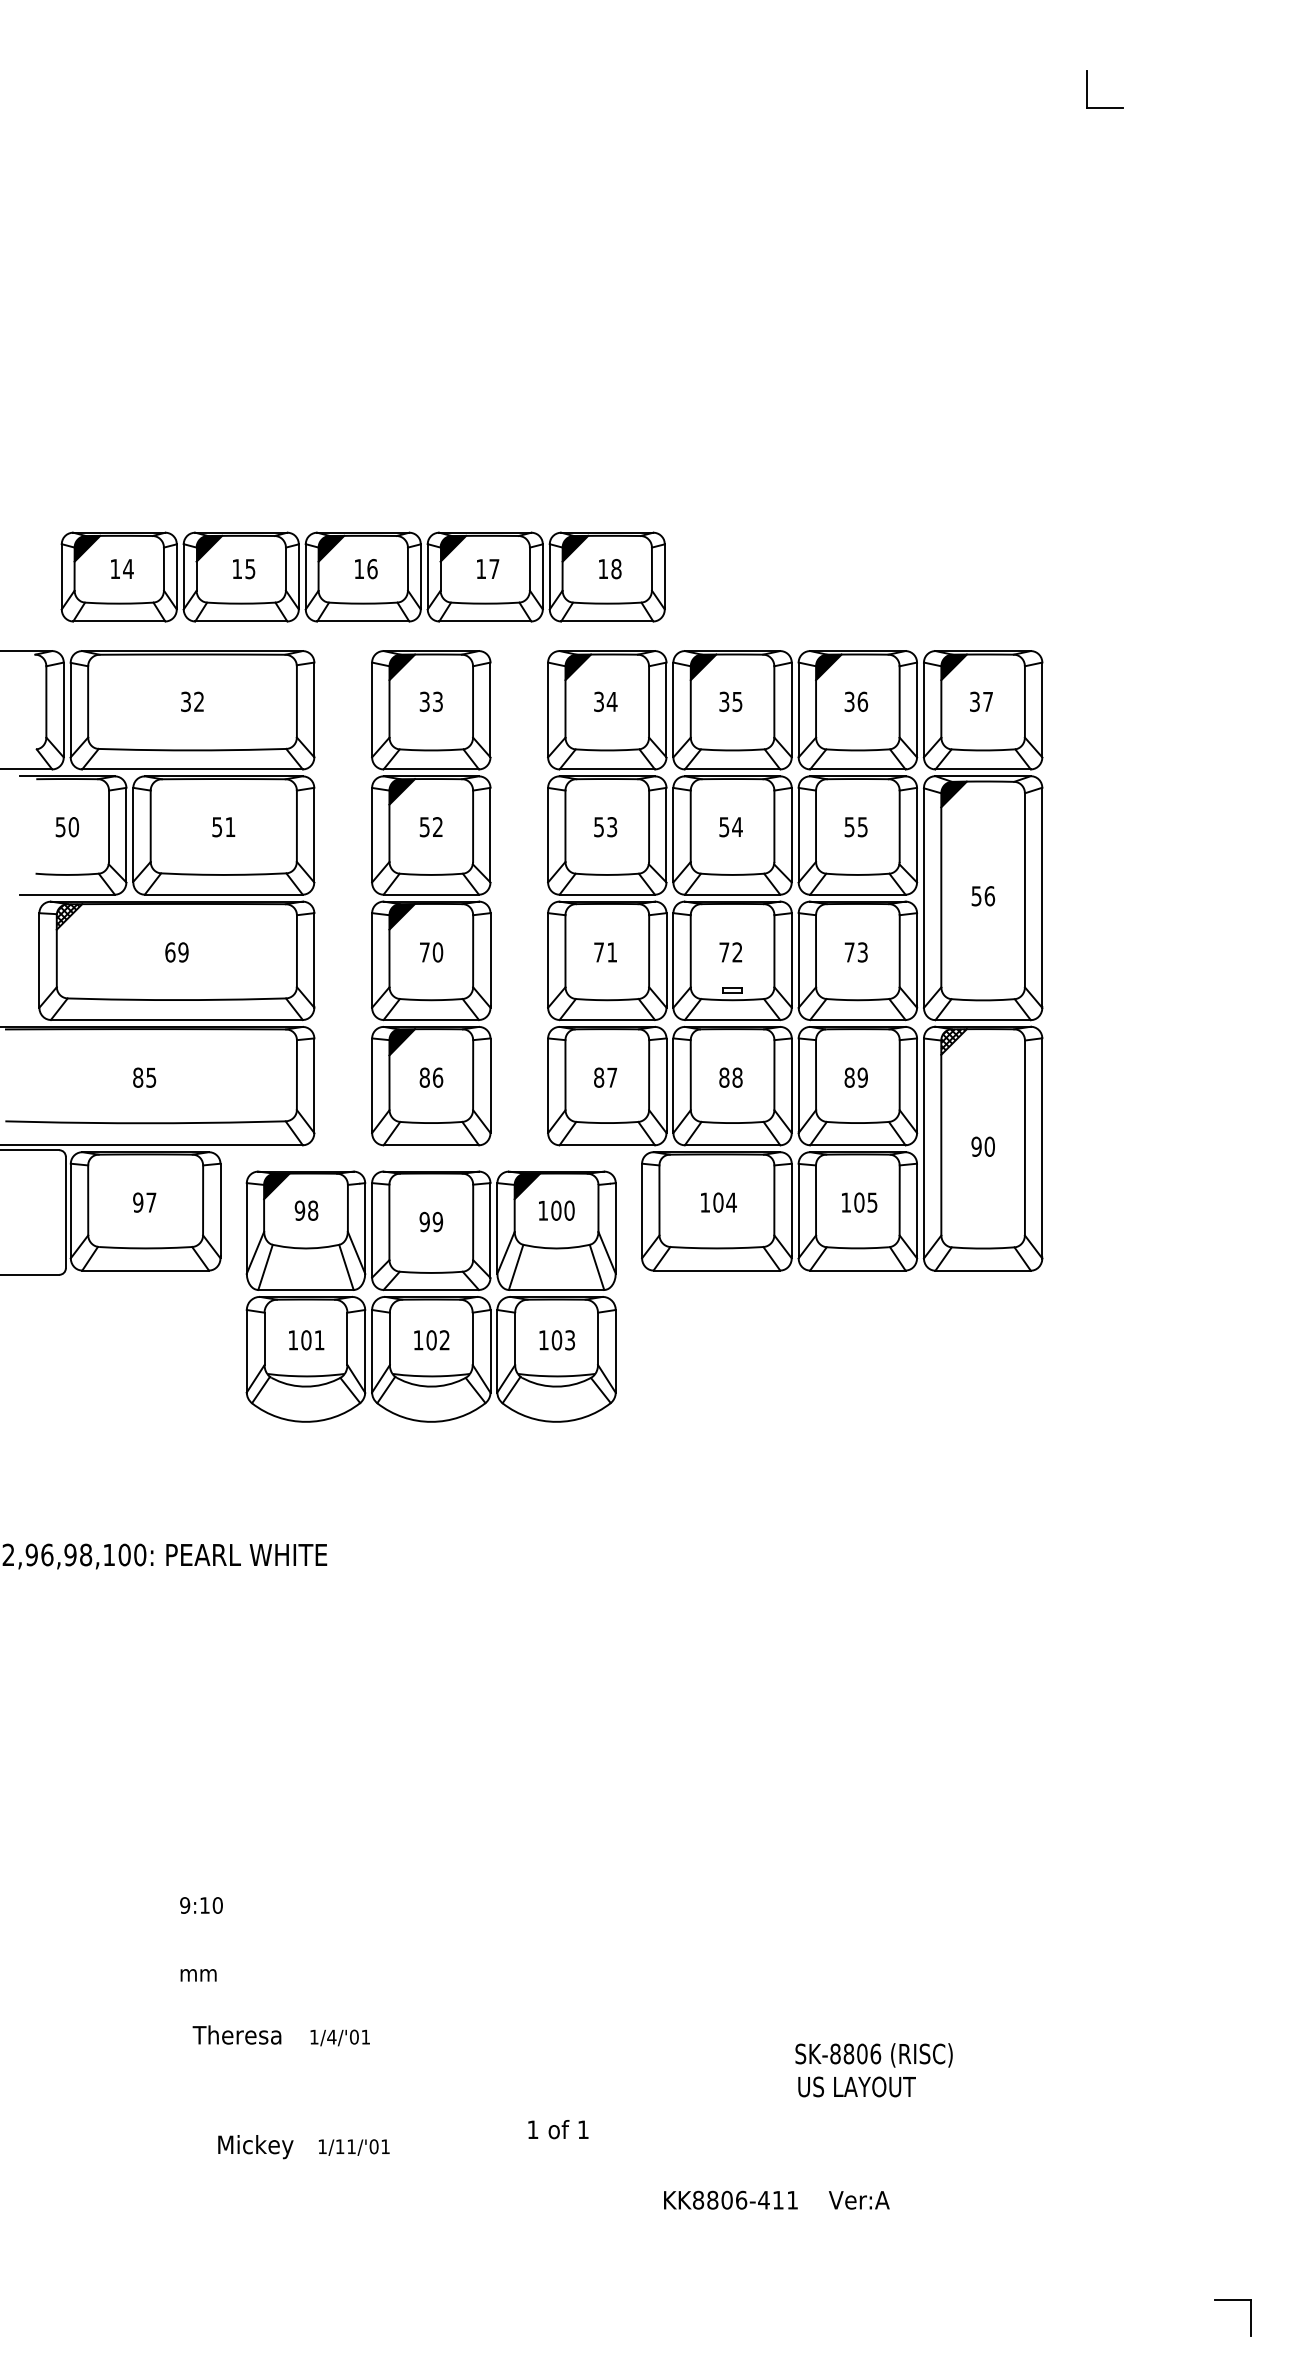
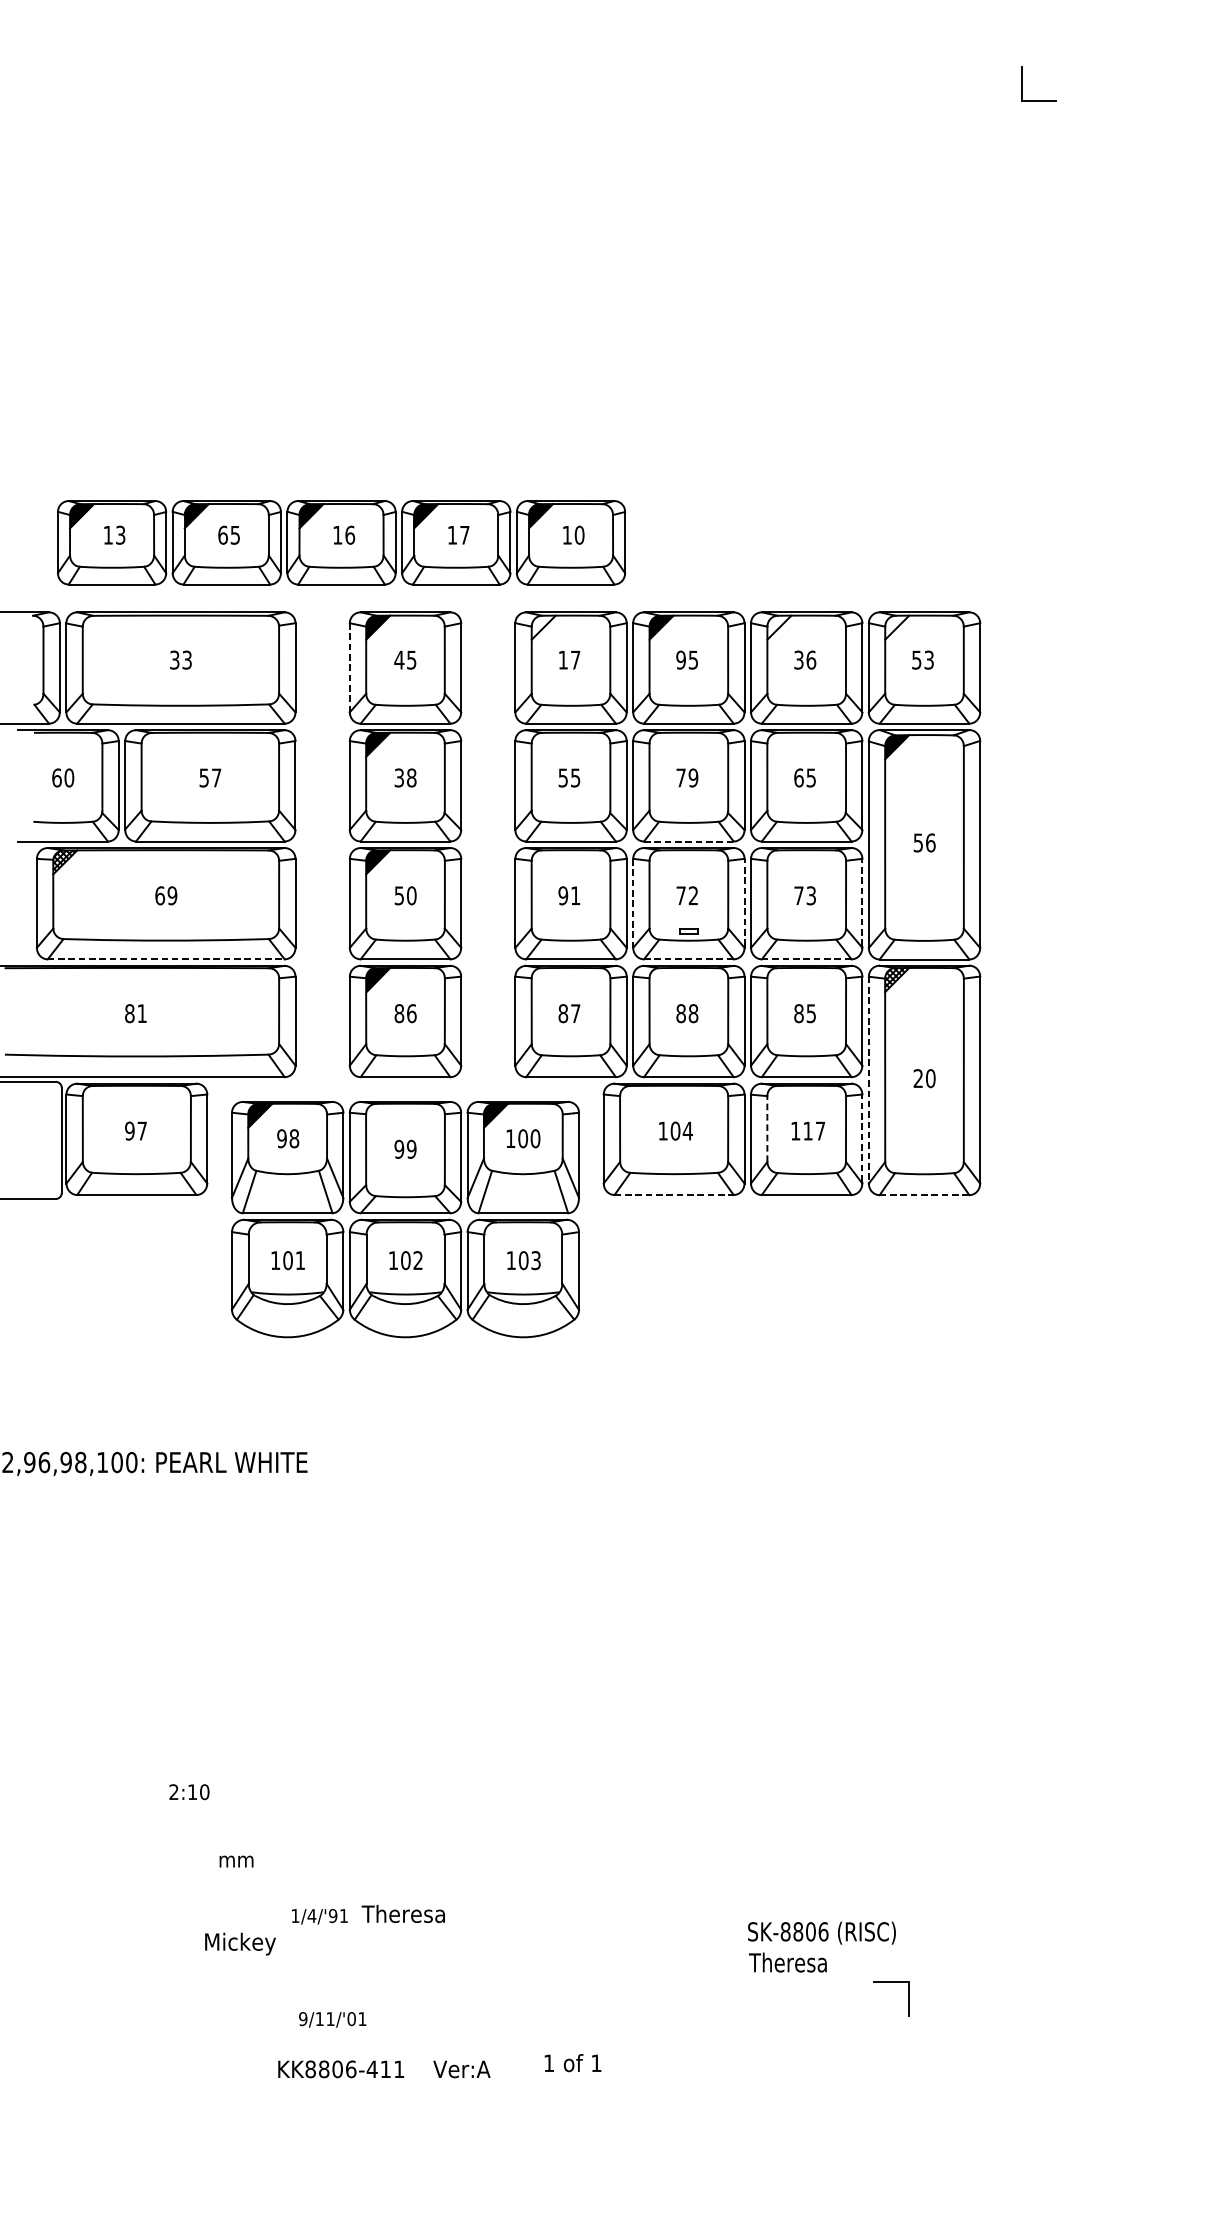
text: (237, 568) -> (223, 534), 15 -> 65
text: (616, 568) -> (579, 534), 18 -> 10
text: (128, 569) -> (120, 535), 14 -> 13
fill: (578, 667) -> (543, 627), removed
fill: (828, 667) -> (779, 627), removed
fill: (953, 667) -> (896, 627), removed
text: (430, 701) -> (404, 659), 33 -> 45
text: (605, 701) -> (569, 659), 34 -> 17
text: (724, 701) -> (681, 659), 35 -> 95
text: (981, 701) -> (922, 659), 37 -> 53
text: (199, 702) -> (187, 660), 32 -> 33
line: (372, 709) -> (350, 667), solid -> dashed
text: (230, 826) -> (216, 777), 51 -> 57
text: (612, 826) -> (575, 777), 53 -> 55
text: (60, 827) -> (56, 778), 50 -> 60
text: (431, 827) -> (405, 778), 52 -> 38
text: (730, 827) -> (686, 778), 54 -> 79
text: (849, 827) -> (798, 778), 55 -> 65
line: (732, 894) -> (688, 841), solid -> dashed
text: (424, 952) -> (399, 895), 70 -> 50
text: (598, 952) -> (562, 895), 71 -> 91
line: (791, 959) -> (744, 902), solid -> dashed
line: (917, 959) -> (862, 902), solid -> dashed
line: (673, 961) -> (633, 904), solid -> dashed
line: (176, 1020) -> (165, 959), solid -> dashed
line: (732, 1020) -> (688, 959), solid -> dashed
line: (857, 1020) -> (806, 959), solid -> dashed
text: (151, 1077) -> (142, 1013), 85 -> 81
text: (862, 1077) -> (811, 1013), 89 -> 85
text: (976, 1146) -> (918, 1078), 90 -> 20
line: (923, 1148) -> (868, 1080), solid -> dashed
line: (816, 1200) -> (767, 1129), solid -> dashed
text: (865, 1202) -> (813, 1130), 105 -> 117
line: (917, 1209) -> (862, 1137), solid -> dashed
line: (717, 1270) -> (674, 1194), solid -> dashed
line: (983, 1270) -> (924, 1194), solid -> dashed
text: (185, 1905) -> (174, 1792), 9:10 -> 2:10
text: (198, 1975) -> (236, 1861), moved
text: (236, 2034) -> (402, 1913), moved
text: (353, 2037) -> (332, 1916), 1/4/'01 -> 1/4/'91
text: (855, 2086) -> (804, 1962), US LAYOUT -> Theresa
text: (558, 2129) -> (573, 2063), moved
text: (322, 2146) -> (303, 2018), 1/11/'01 -> 9/11/'01
text: (255, 2147) -> (240, 1944), moved
text: (776, 2199) -> (384, 2068), moved
part: (1232, 2300) -> (891, 1982), moved

